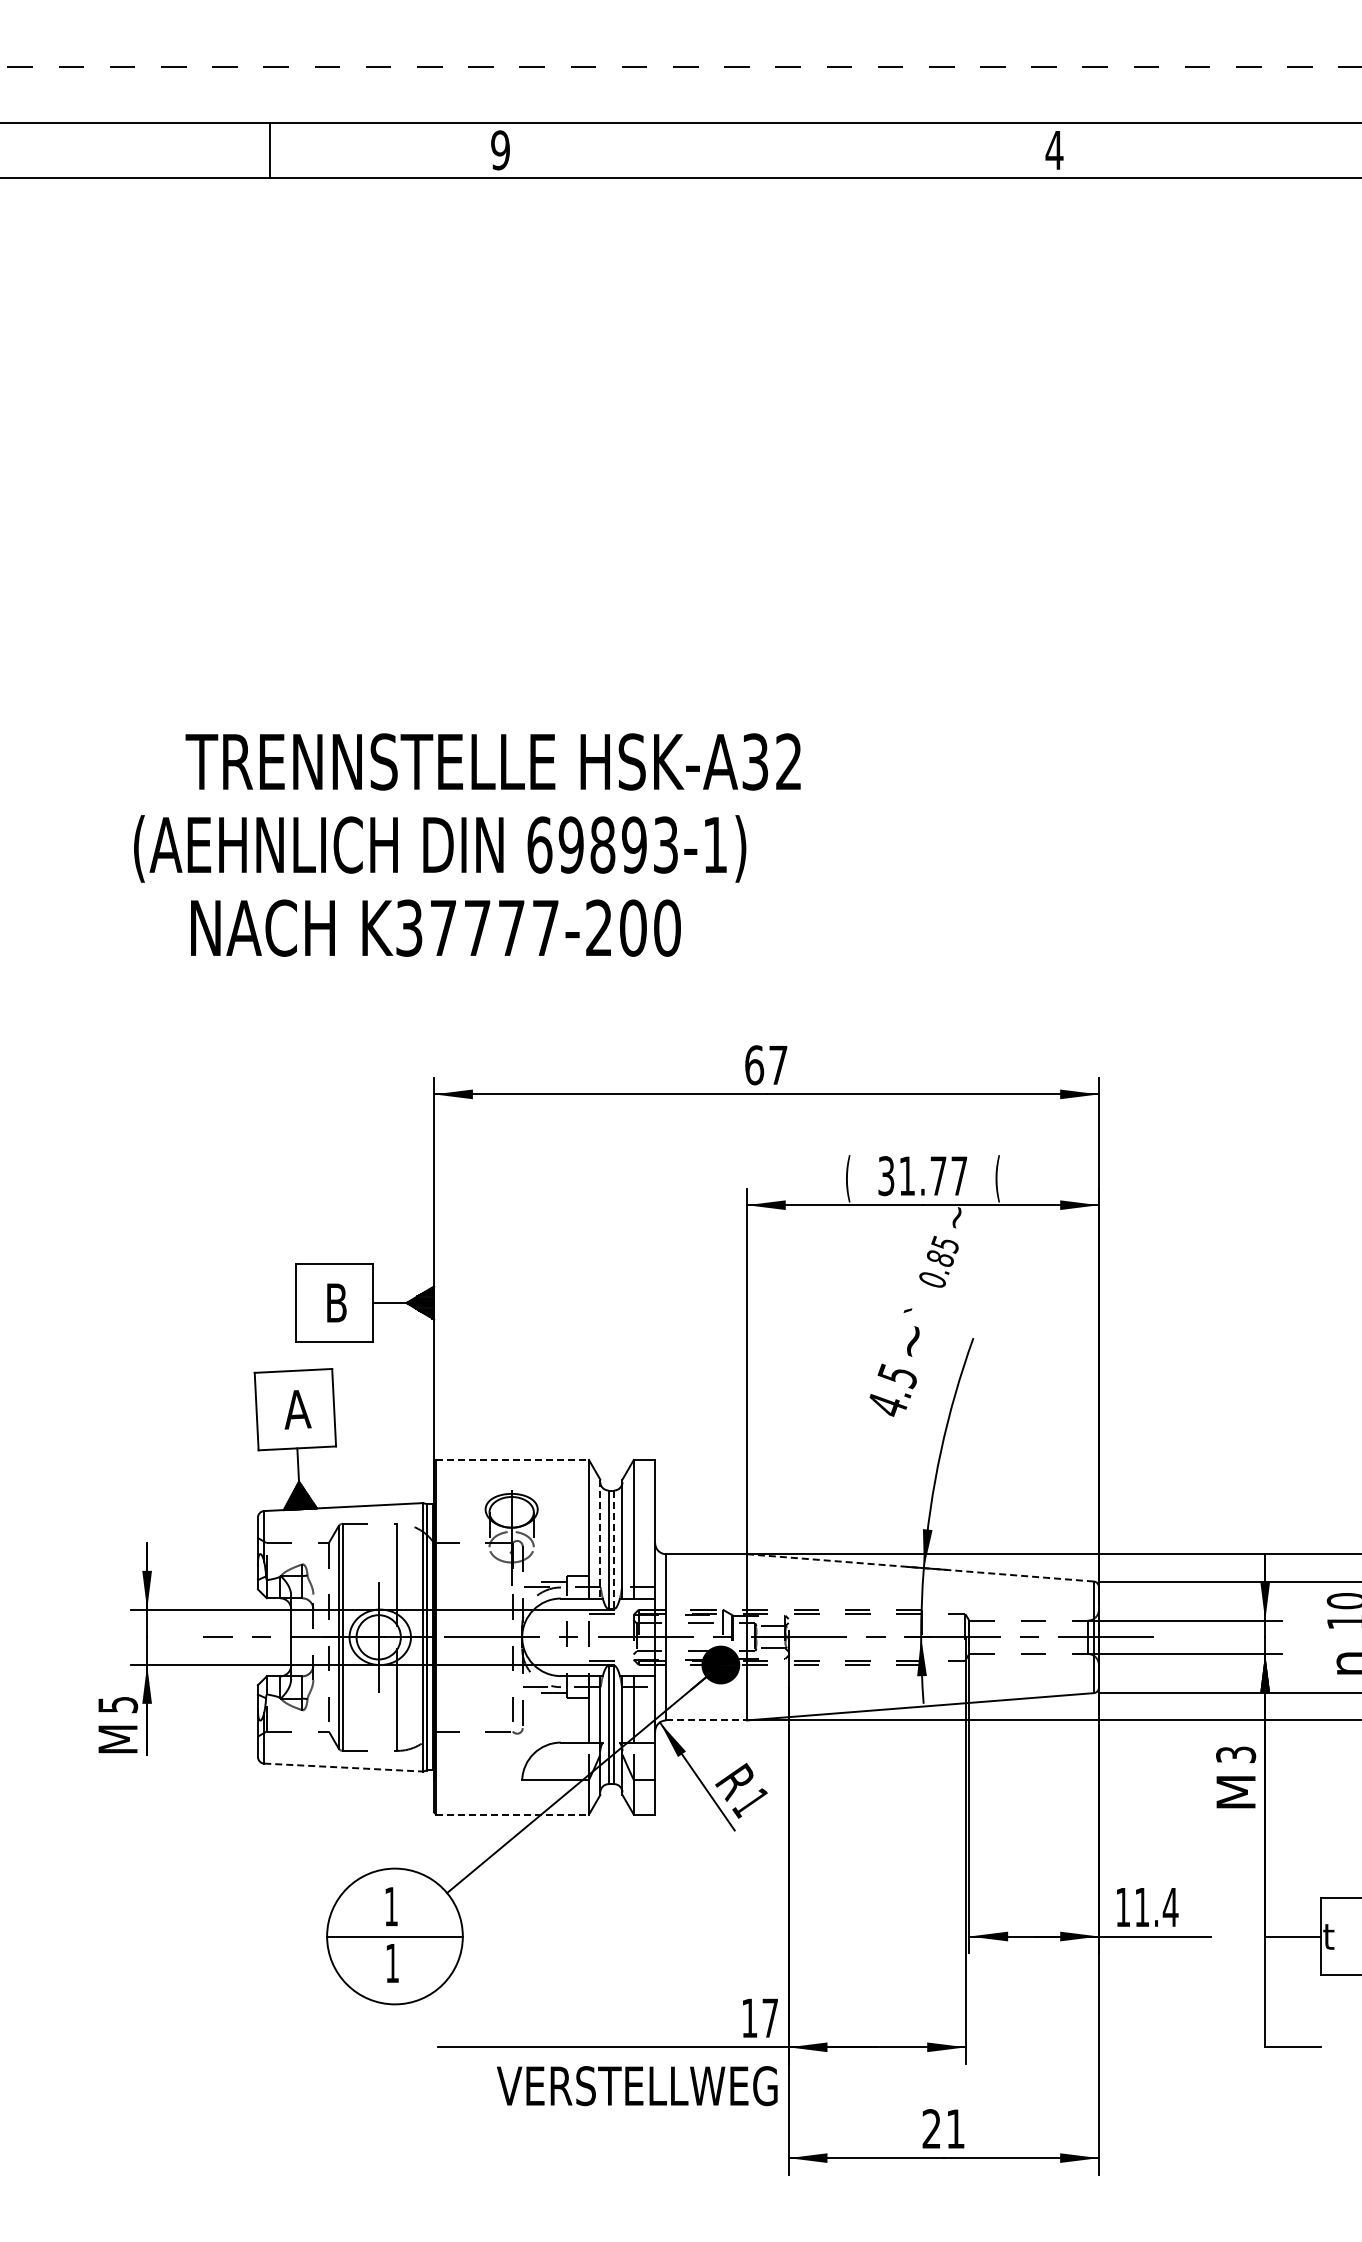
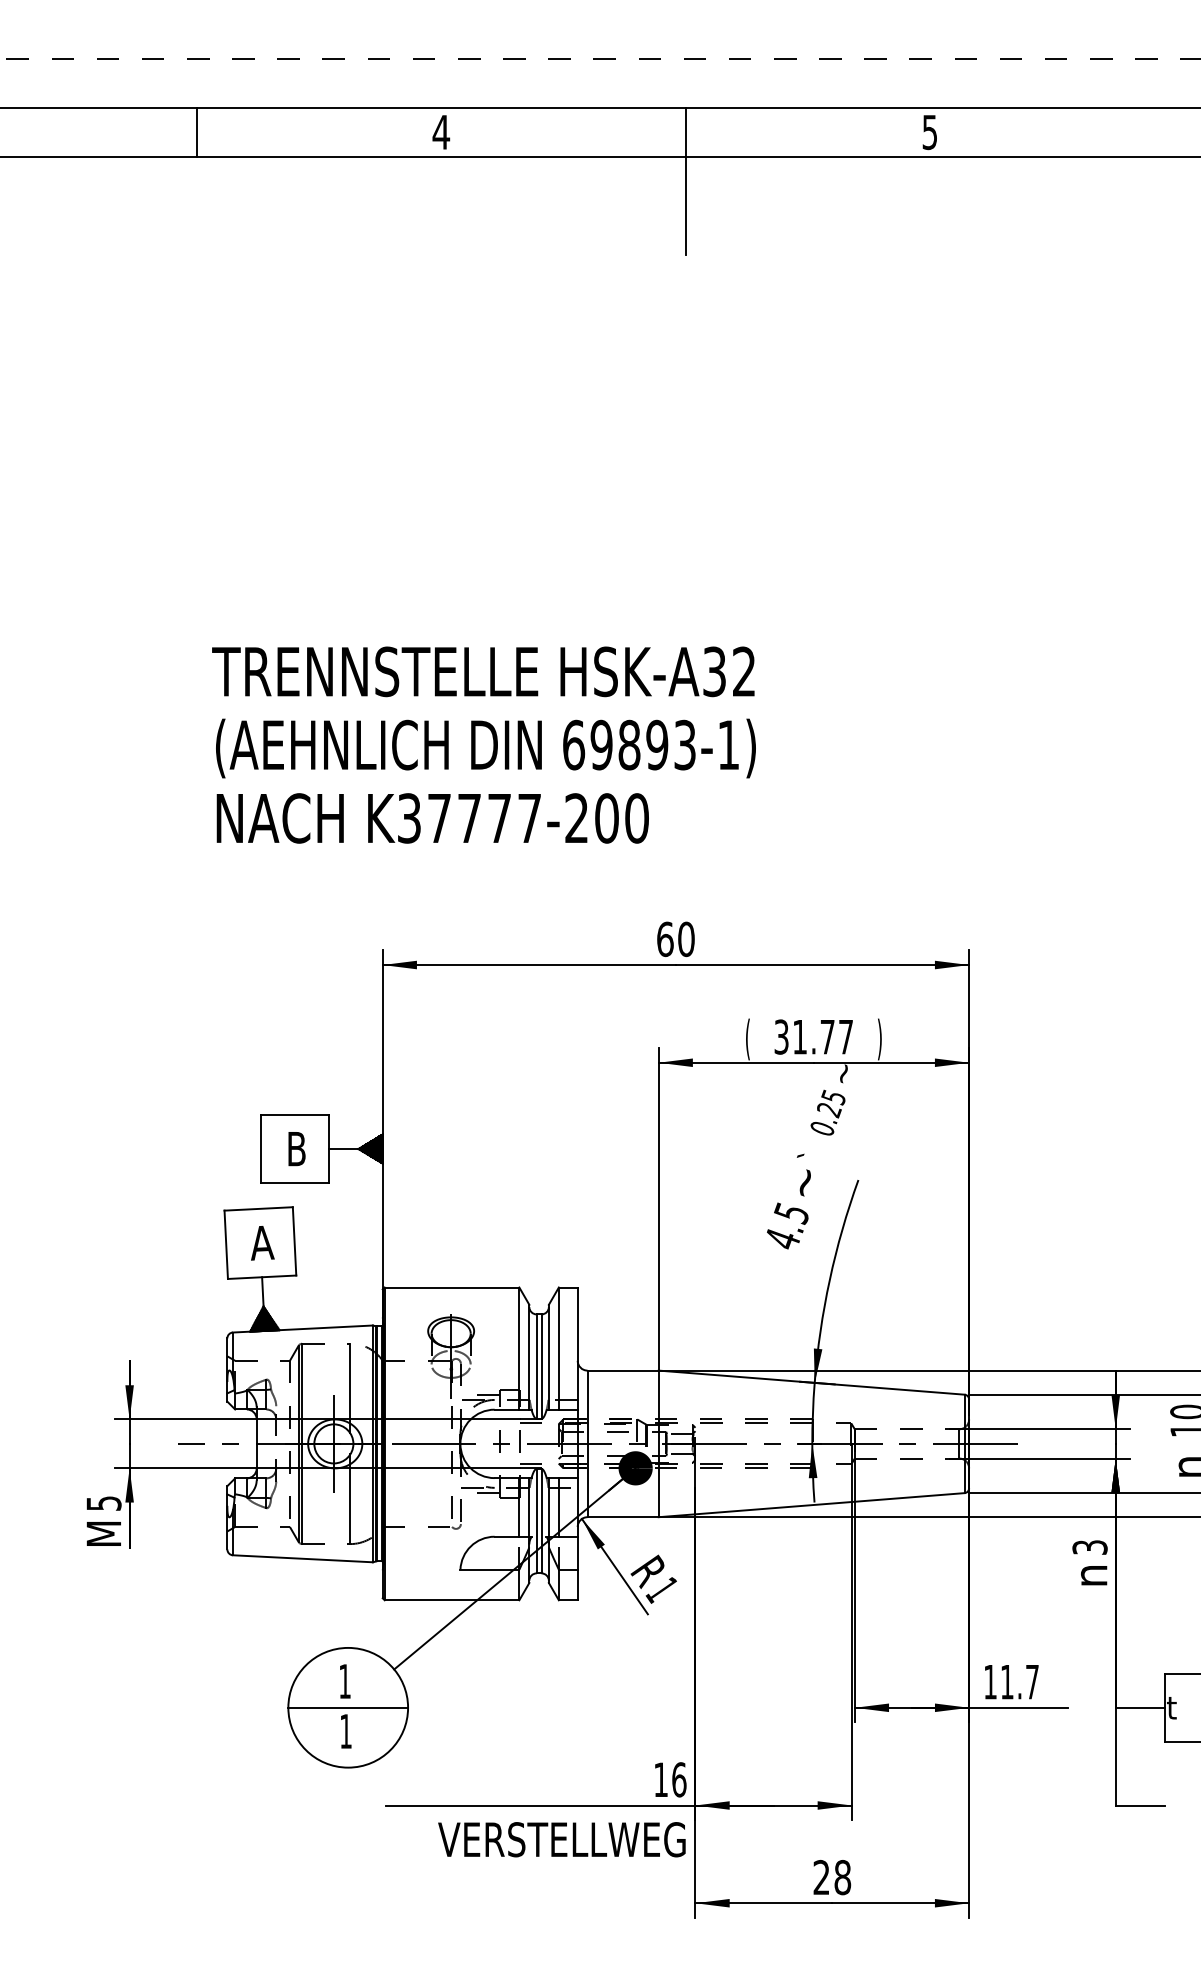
line: (269, 150) -> (196, 132), moved
text: (500, 150) -> (441, 132), 9 -> 4
text: (1054, 150) -> (929, 132), 4 -> 5
line: (777, 205) -> (685, 181), added
text: (492, 761) -> (482, 671), moved
text: (440, 848) -> (486, 748), moved
text: (435, 927) -> (432, 817), moved
text: (778, 1065) -> (686, 939), 67 -> 60
text: (997, 1178) -> (879, 1039), ( -> )
text: (940, 1259) -> (829, 1110), 0.85 -> 0.25
line: (513, 1460) -> (452, 1287), dashed -> solid
line: (600, 1539) -> (529, 1357), dashed -> solid
line: (614, 1550) -> (541, 1367), dashed -> solid
line: (920, 1567) -> (811, 1382), dashed -> solid
line: (707, 1720) -> (623, 1517), dashed -> solid
line: (344, 1767) -> (303, 1558), dashed -> solid
text: (1235, 1791) -> (1089, 1579), M -> n
line: (513, 1814) -> (452, 1600), dashed -> solid
text: (1170, 1907) -> (1032, 1682), 11.4 -> 11.7
text: (770, 2018) -> (679, 1780), 17 -> 16
text: (955, 2129) -> (842, 1877), 21 -> 28

